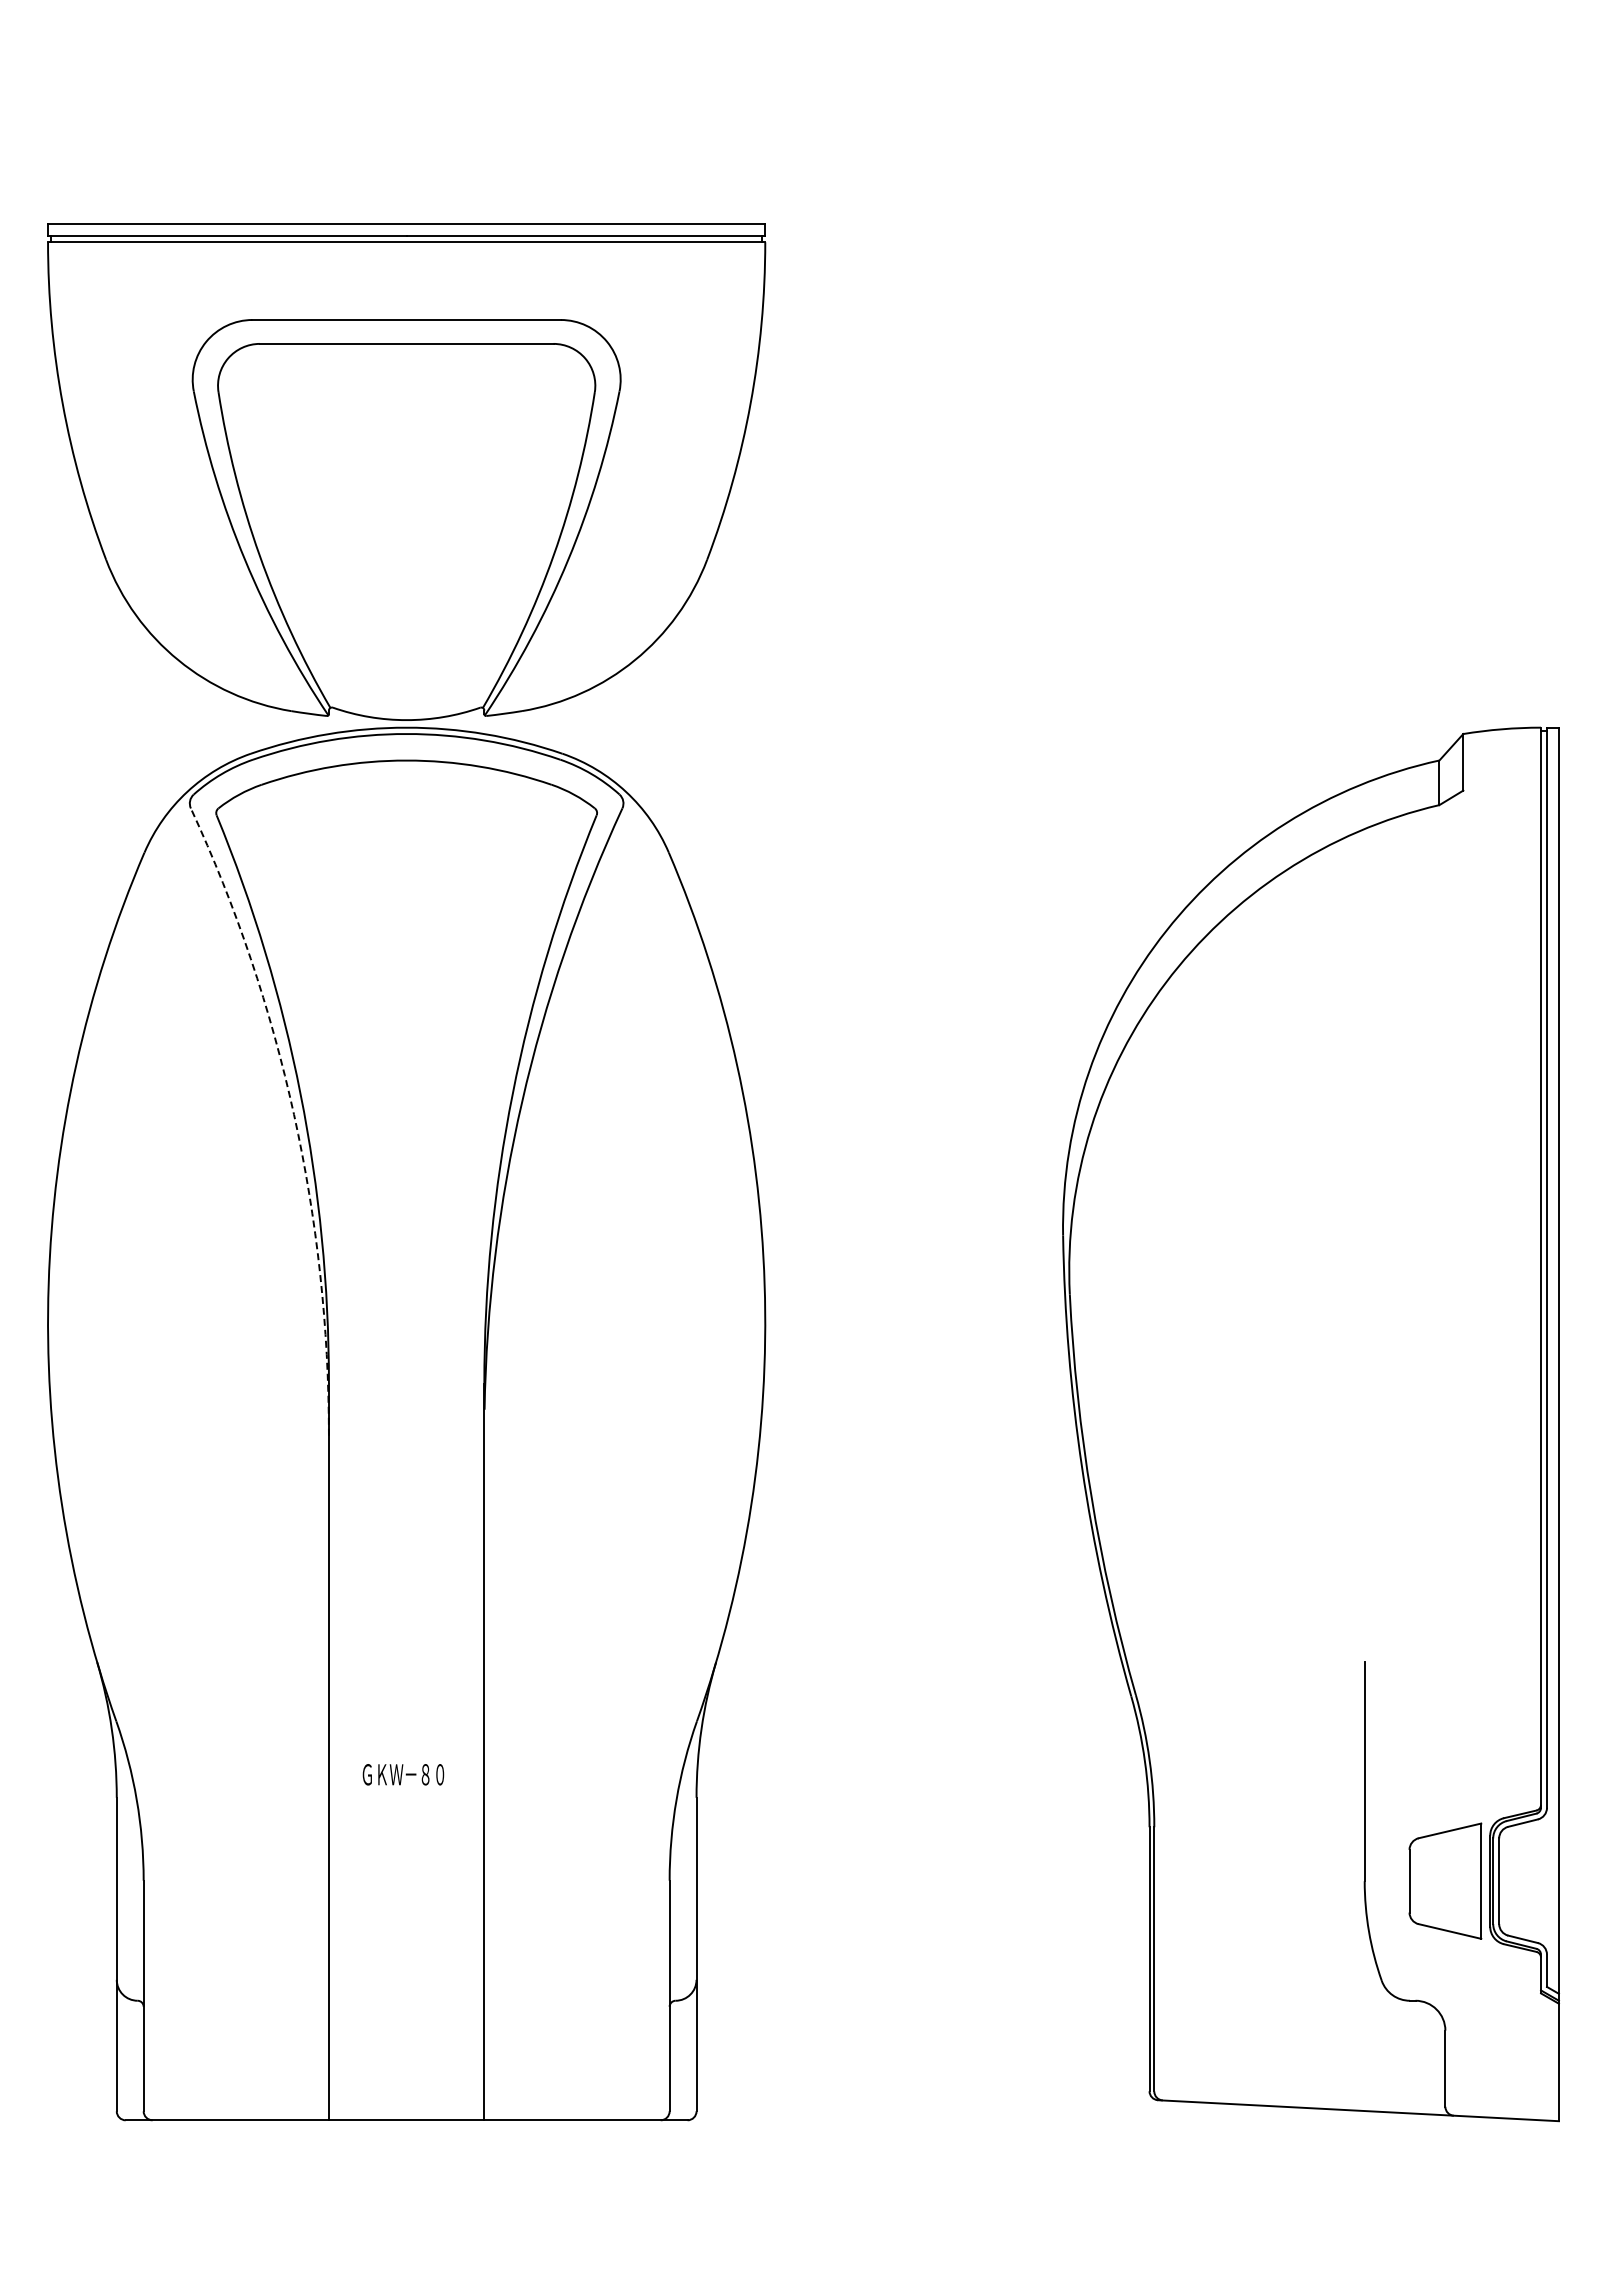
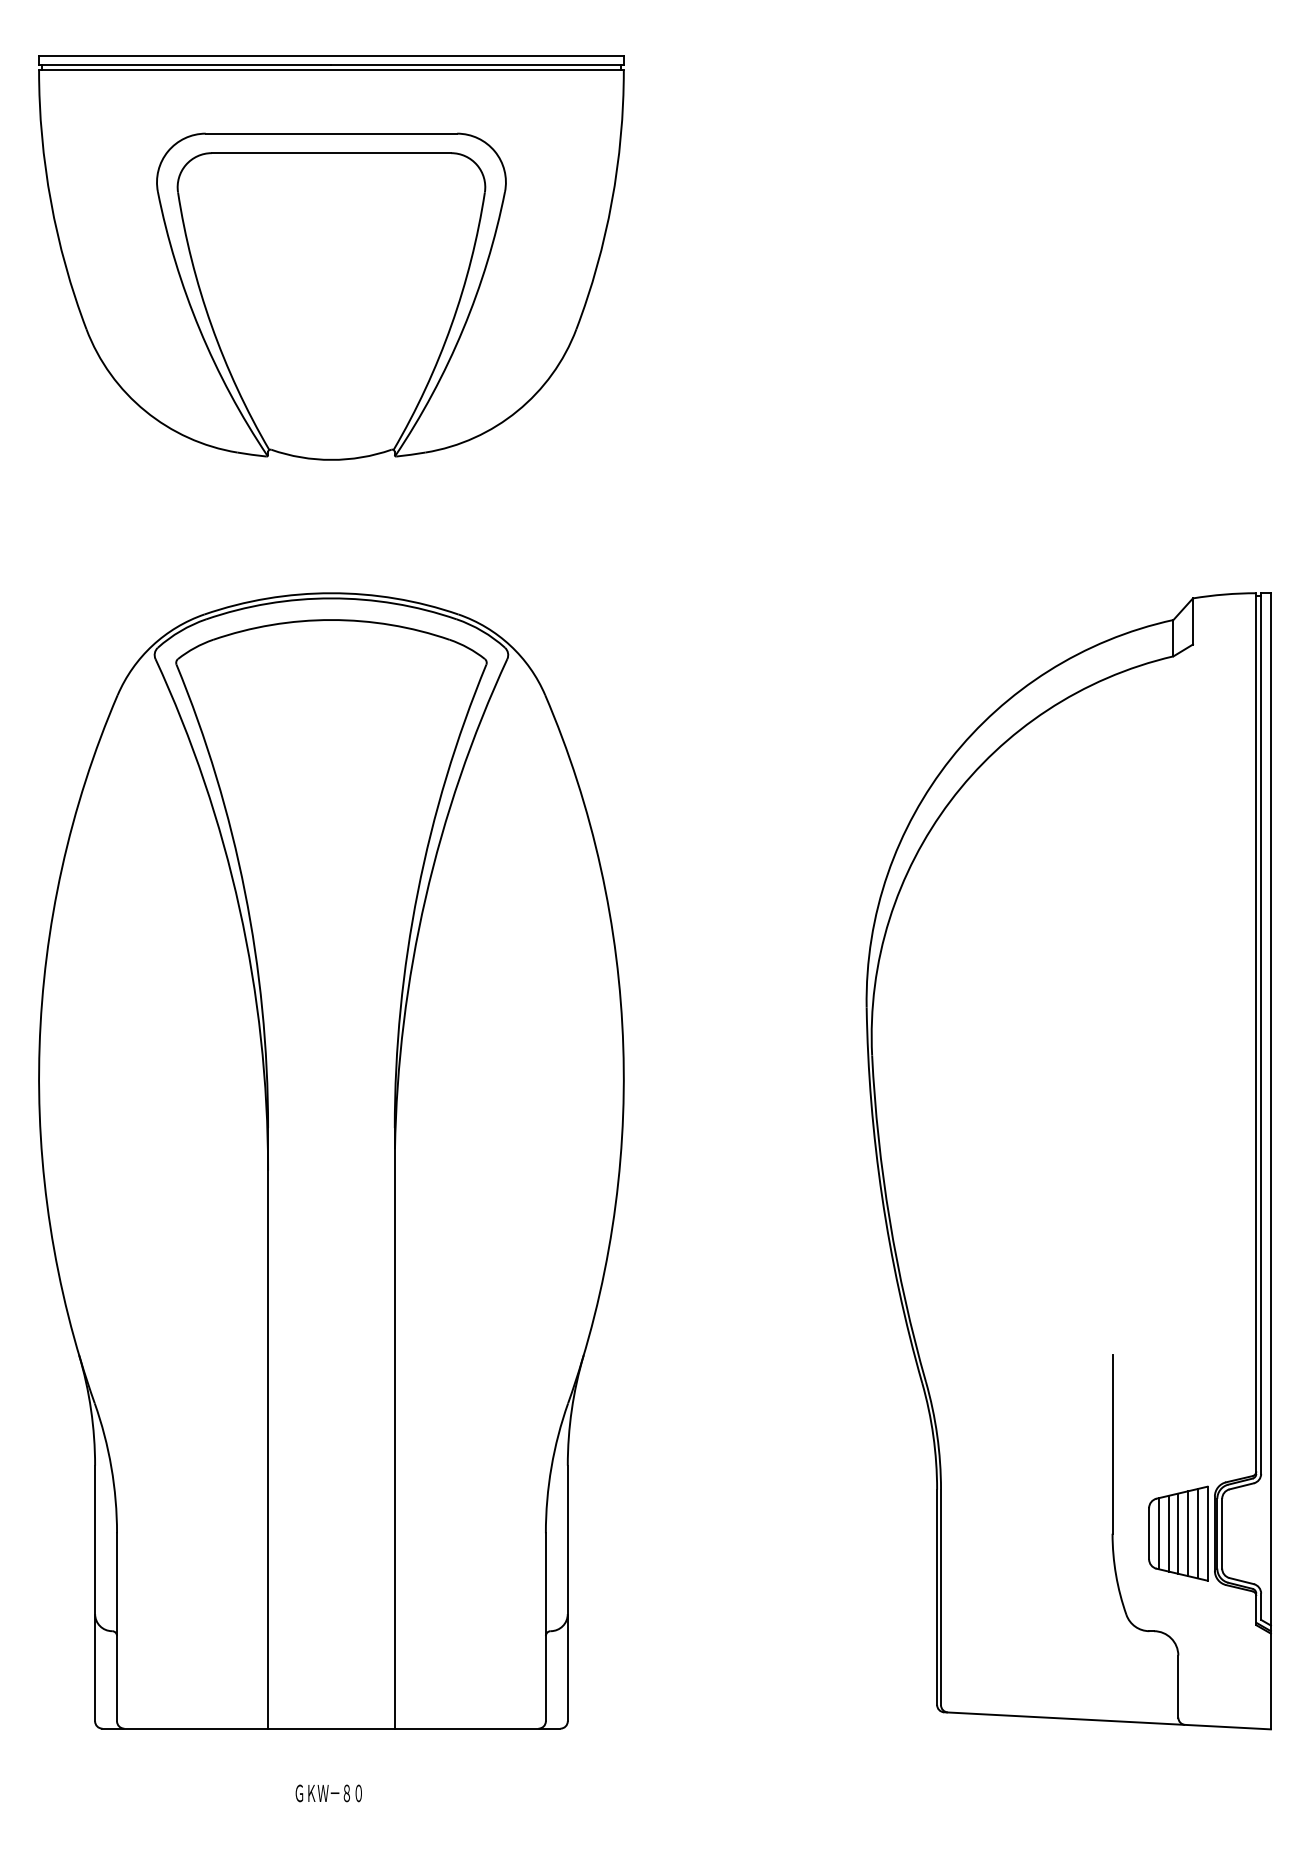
part: (406, 471) -> (331, 257), moved
arc: (294, 1114) -> (240, 908), dashed -> solid
text: (403, 1774) -> (328, 1793), moved
line: (1421, 1880) -> (1158, 1533), added
line: (1433, 1880) -> (1168, 1533), added
line: (1445, 1880) -> (1178, 1533), added
line: (1457, 1881) -> (1188, 1533), added
line: (1469, 1881) -> (1197, 1533), added

